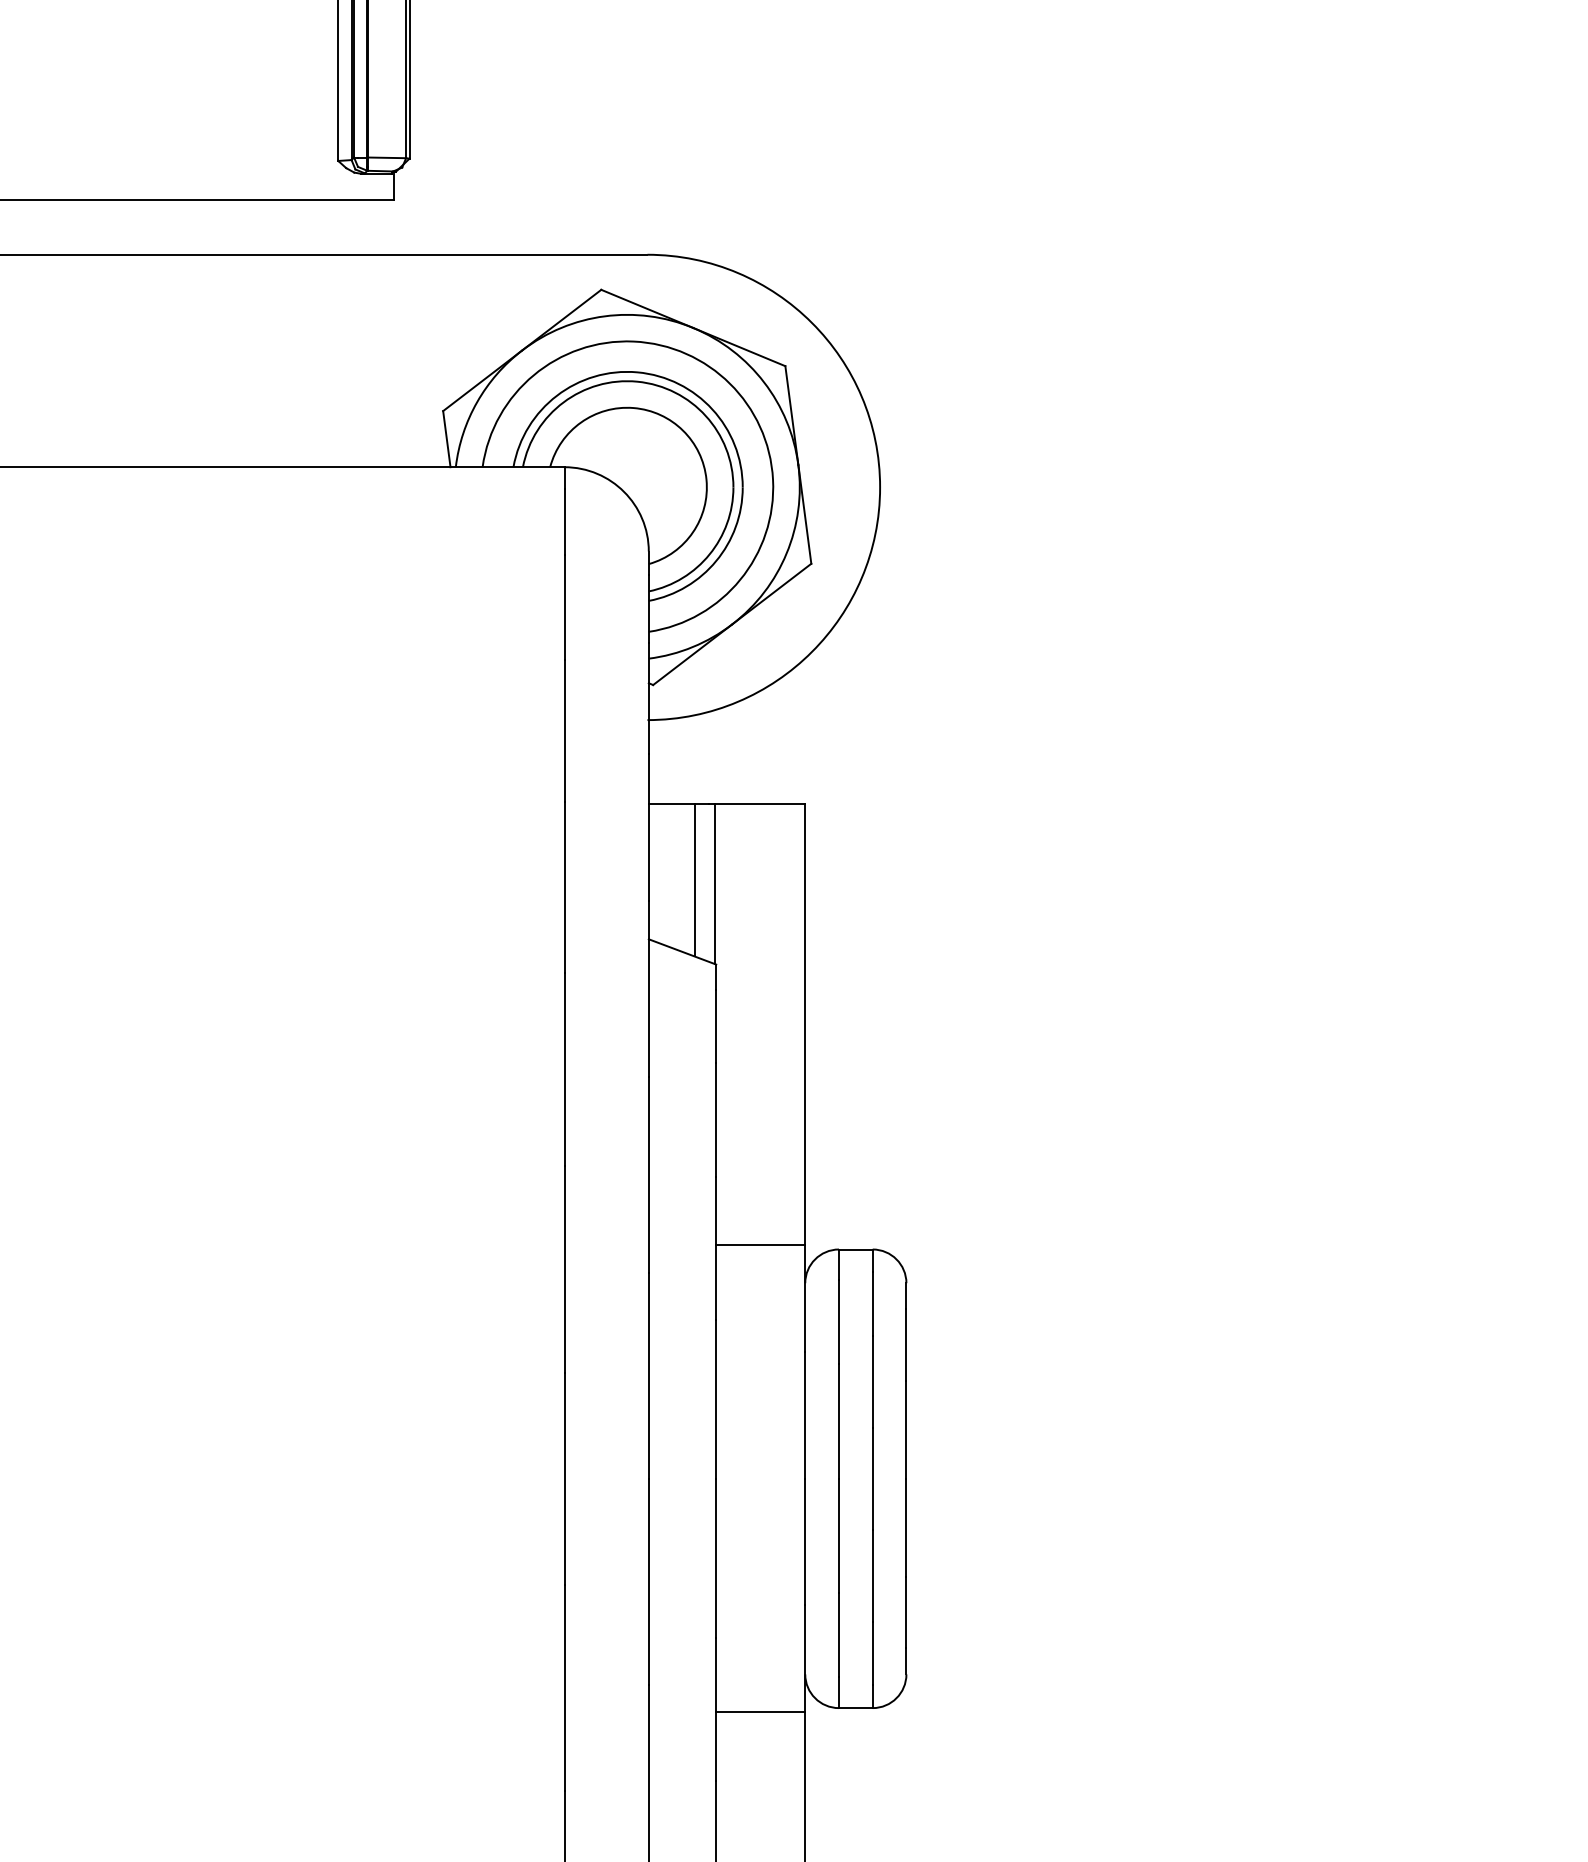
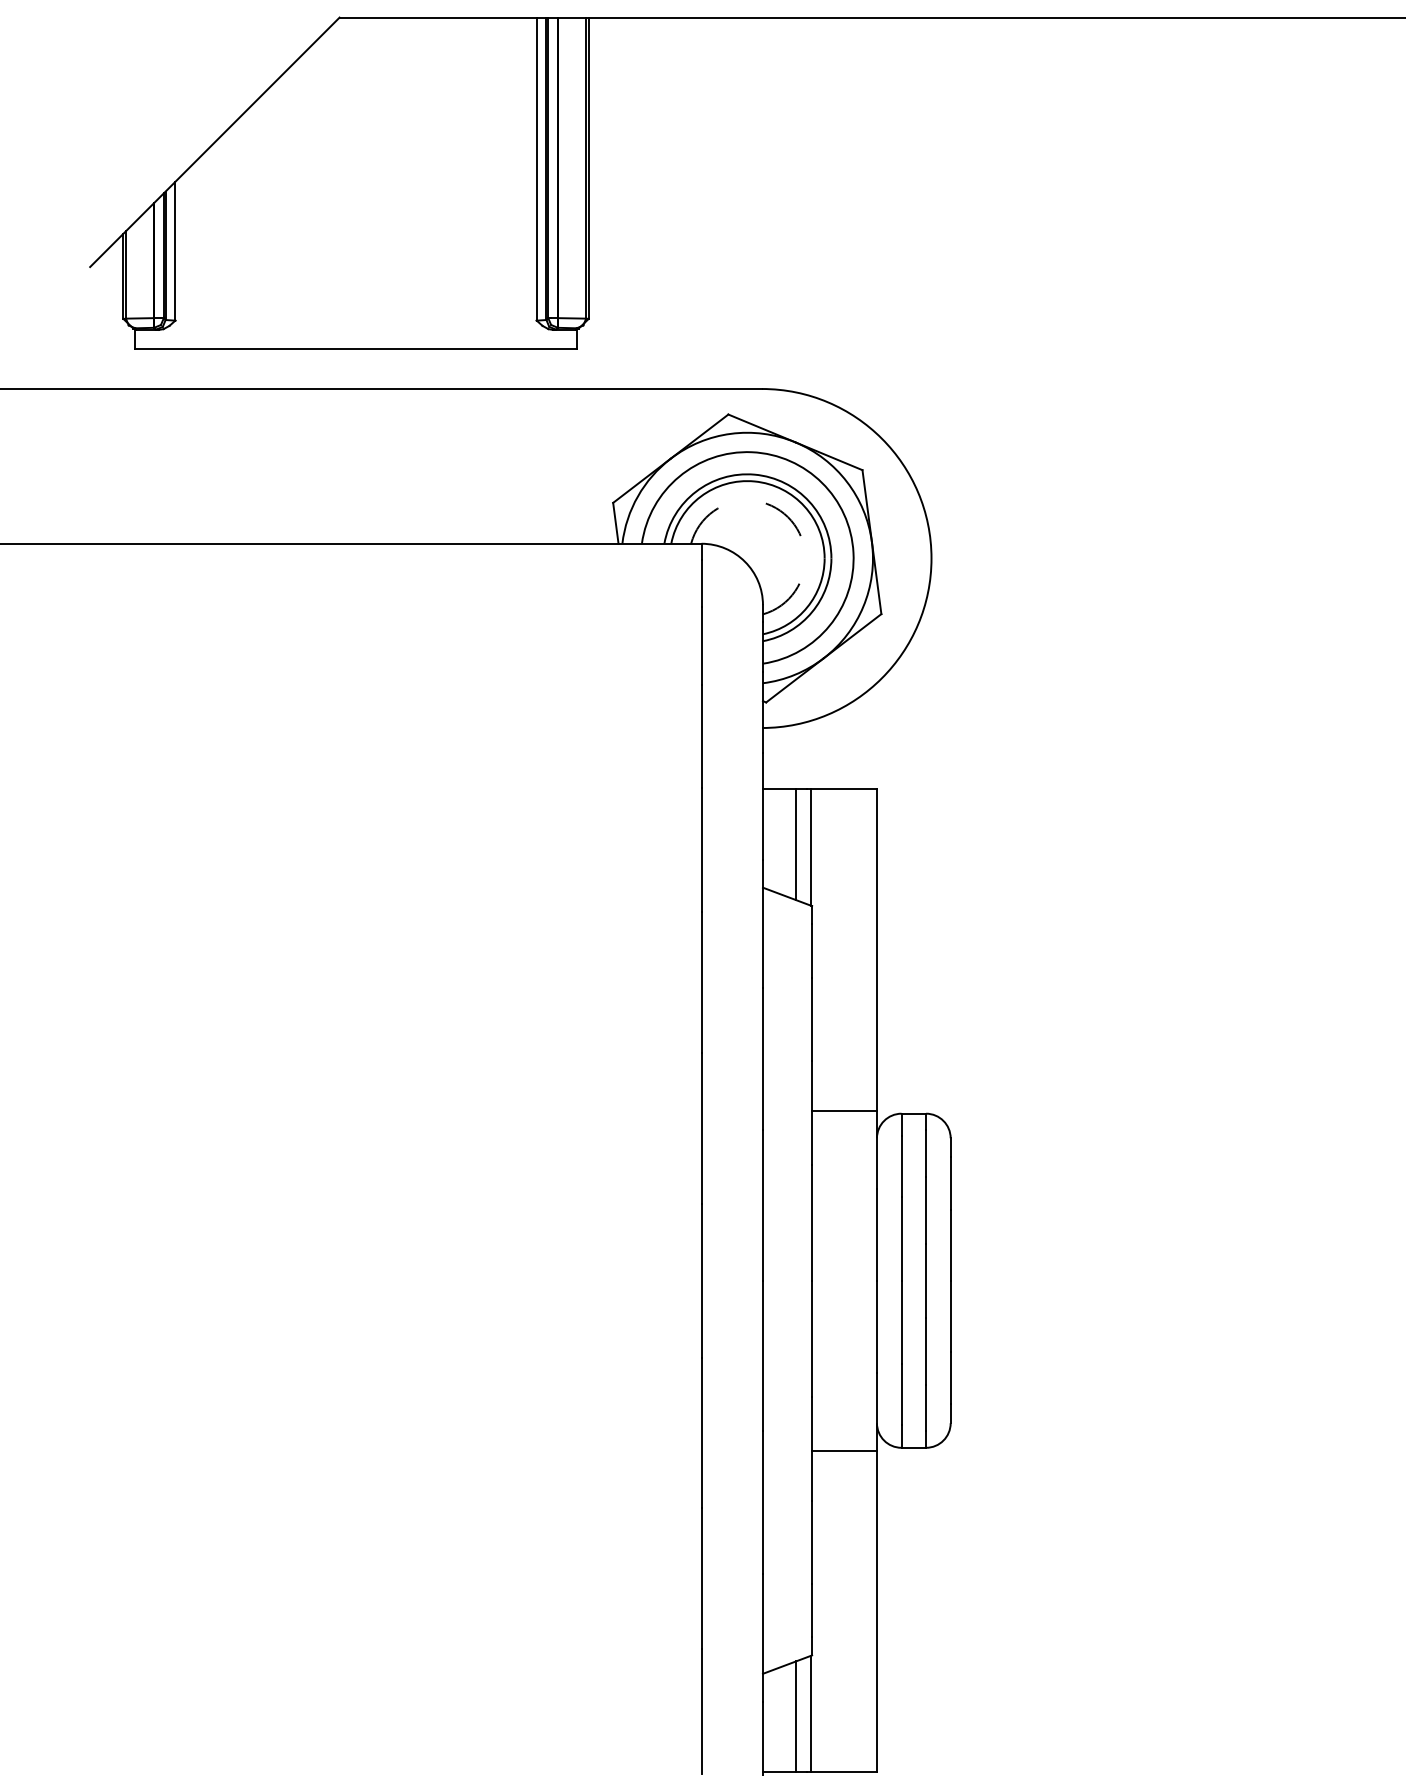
arc: (682, 431) -> (787, 517), solid -> dashed

